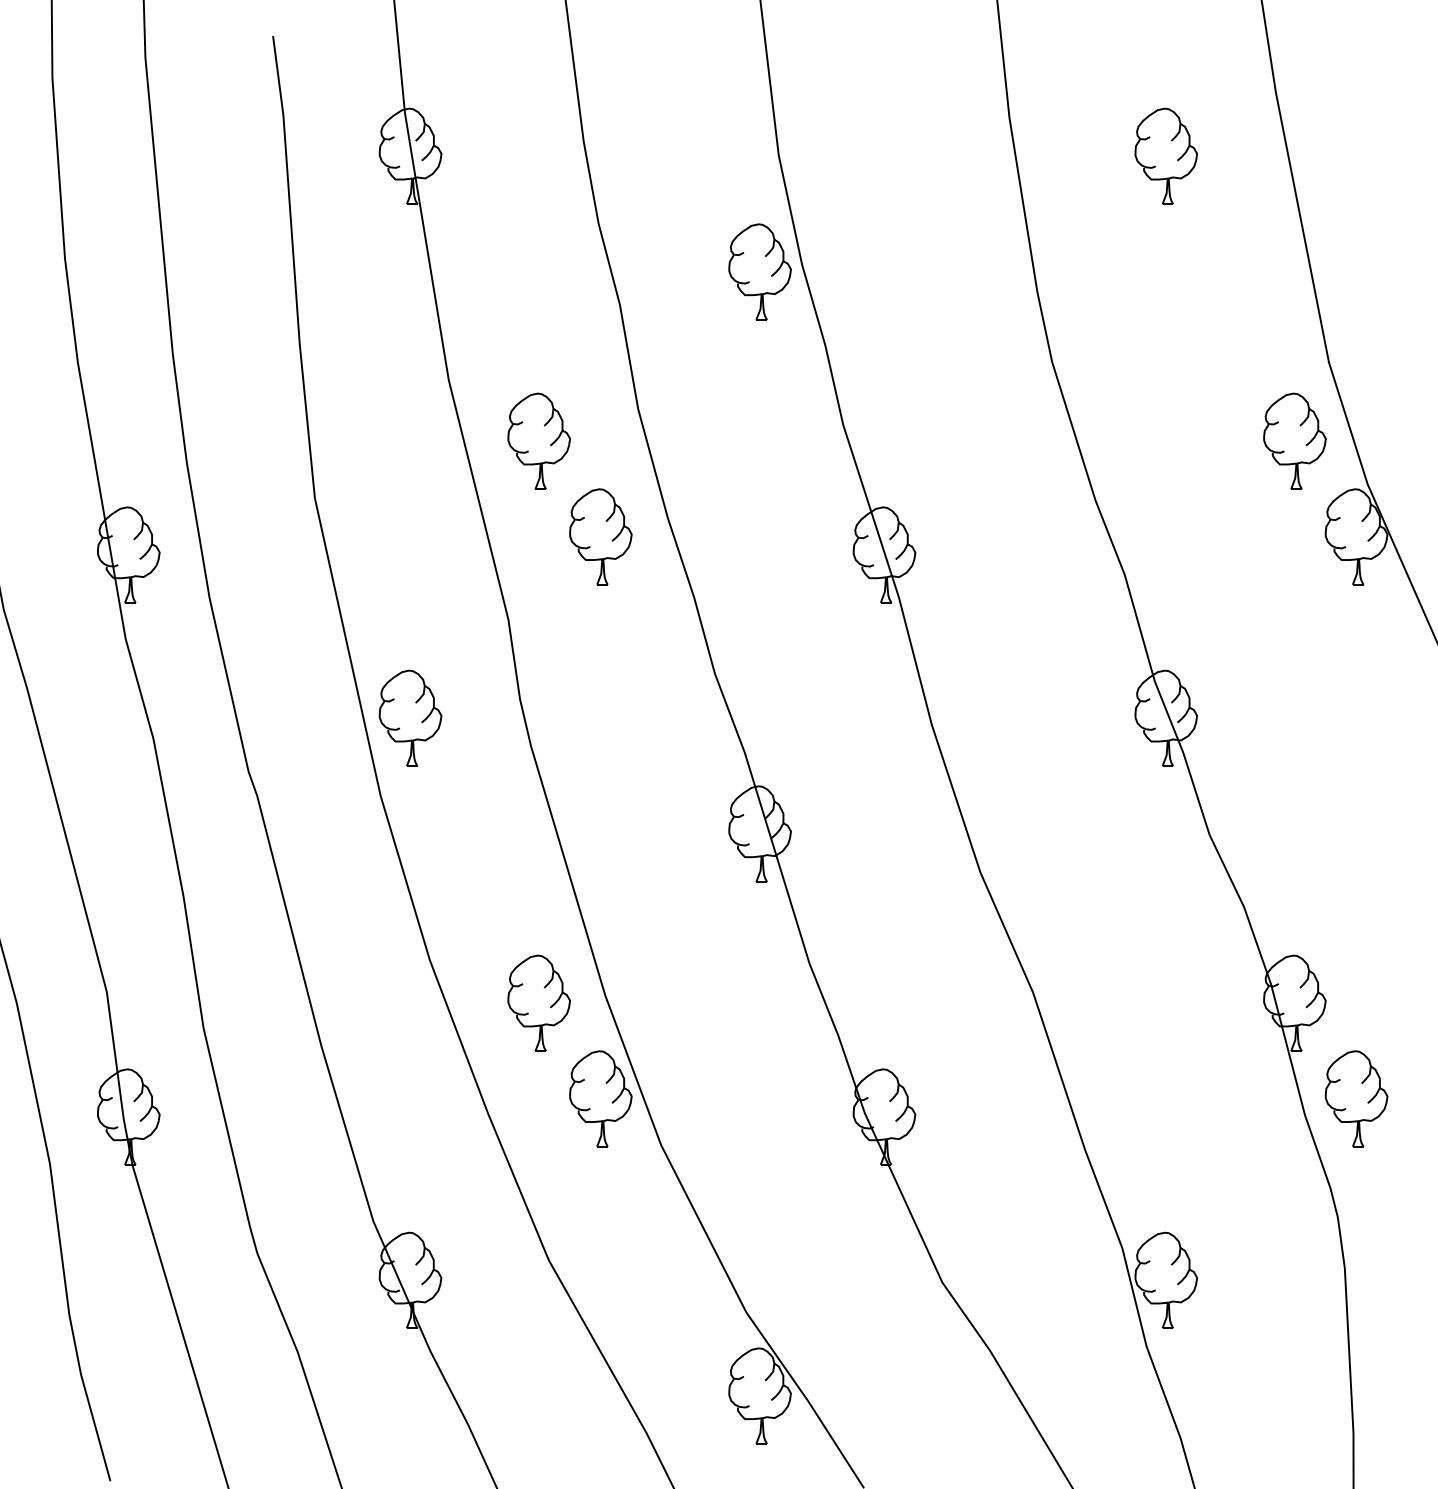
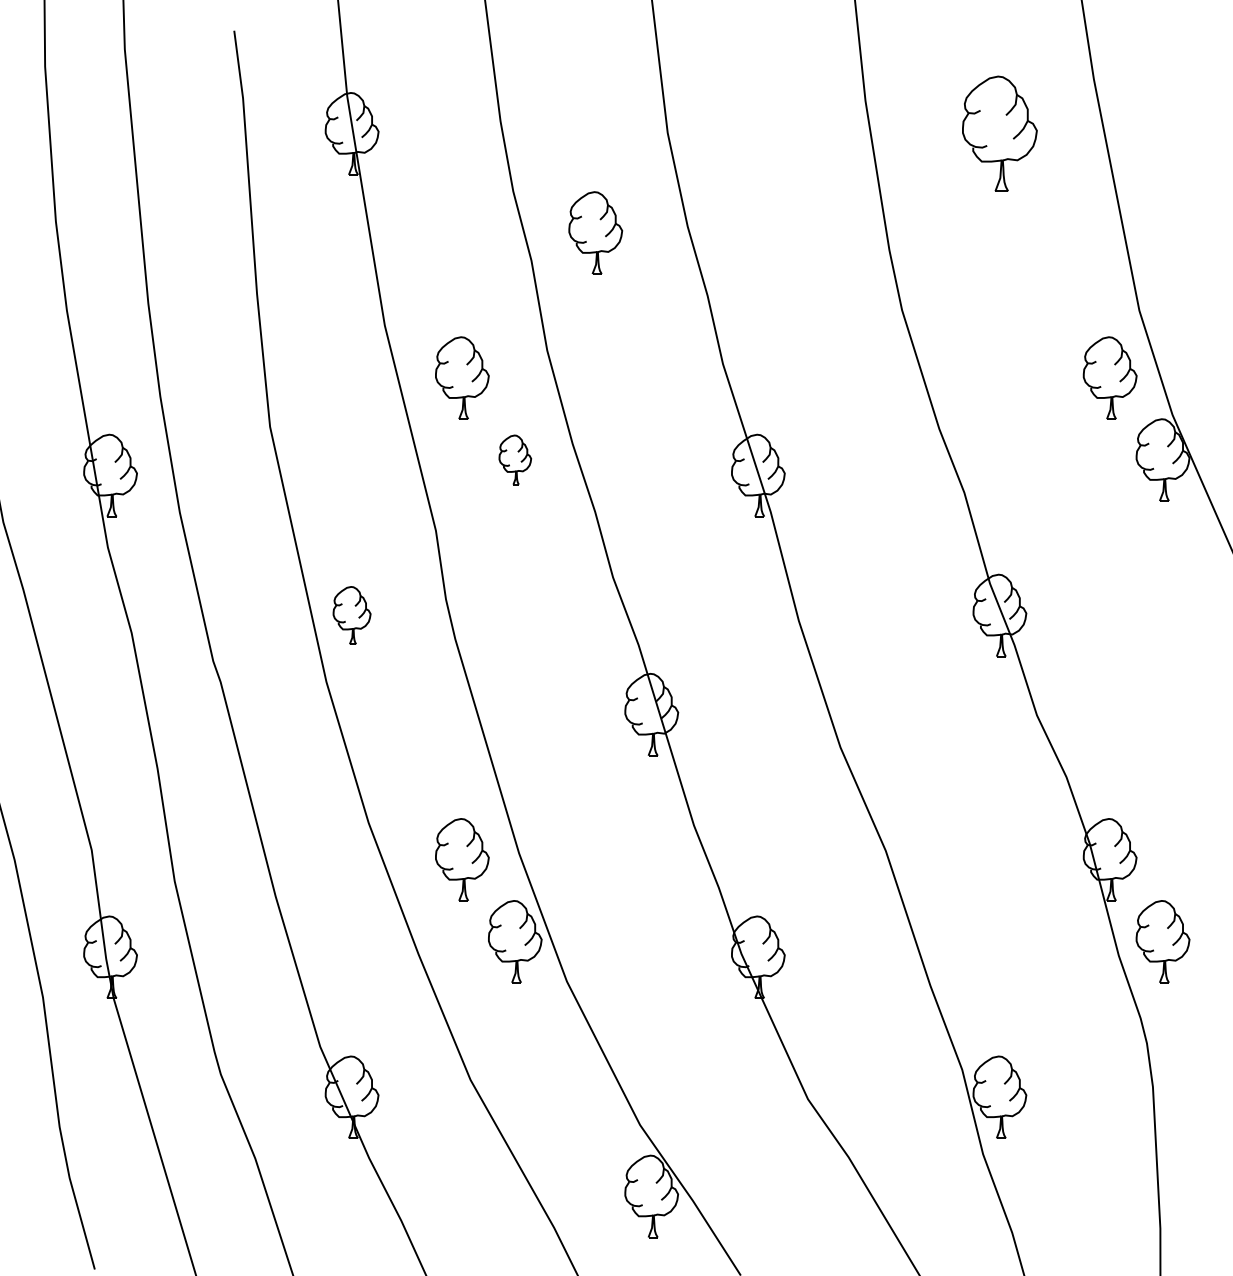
part: (1165, 155) -> (999, 133), size x1.4
part: (759, 271) -> (595, 232), moved
part: (601, 536) -> (515, 459), size x0.6
part: (409, 718) -> (351, 615), size x0.7

